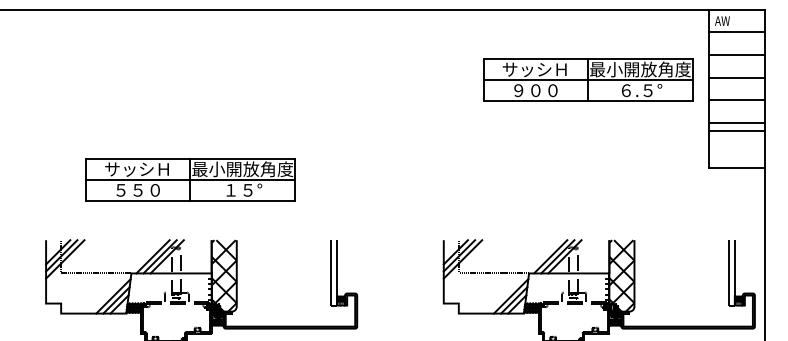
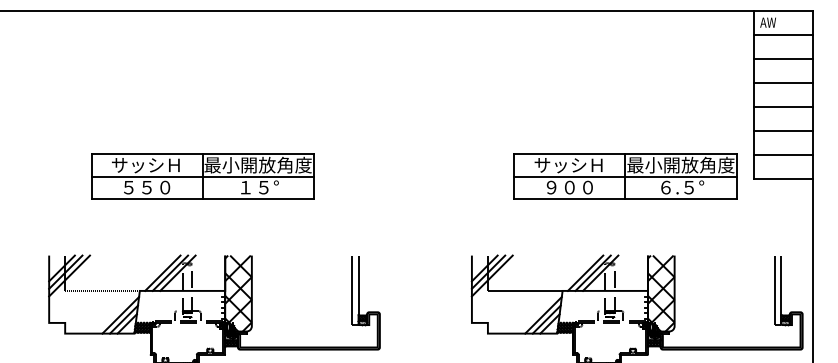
part: (588, 80) -> (625, 176), moved
line: (736, 130) -> (783, 154), moved
part: (190, 179) -> (202, 176), moved

